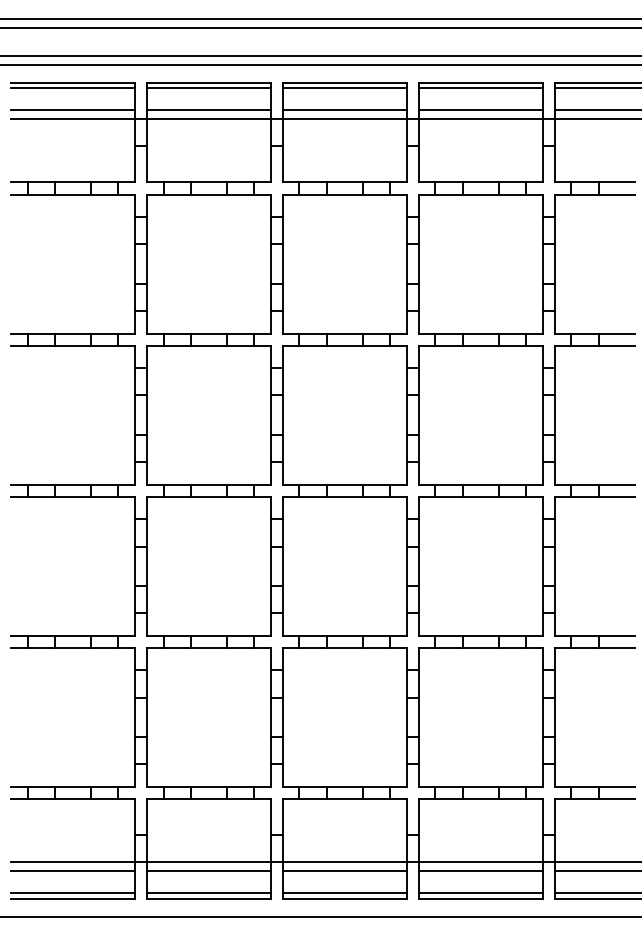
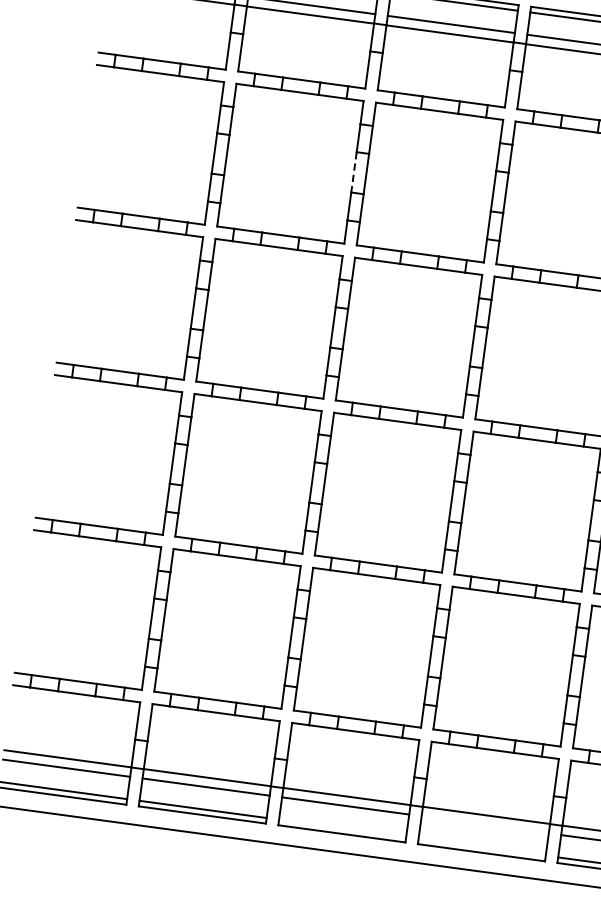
line: (270, 264) -> (353, 172), solid -> dashed
line: (480, 871) -> (484, 824), removed
line: (344, 893) -> (342, 828), removed
line: (480, 893) -> (481, 847), removed

